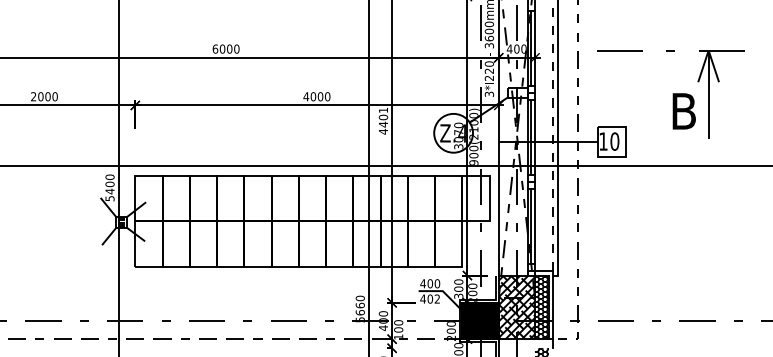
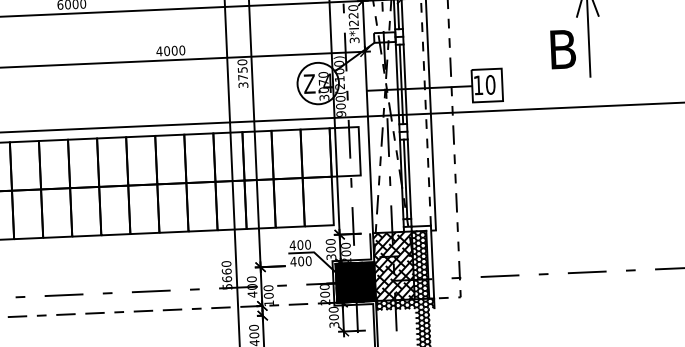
text: (383, 120) -> (242, 73), 4401 -> 3750
text: (437, 298) -> (308, 260), 402 -> 400
hatch: (525, 343) -> (404, 304), added

